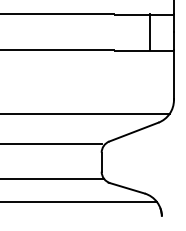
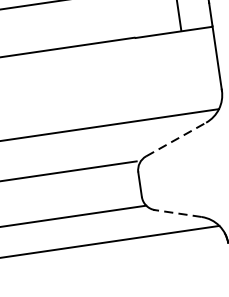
line: (134, 131) -> (176, 138), solid -> dashed
line: (126, 188) -> (177, 213), solid -> dashed

